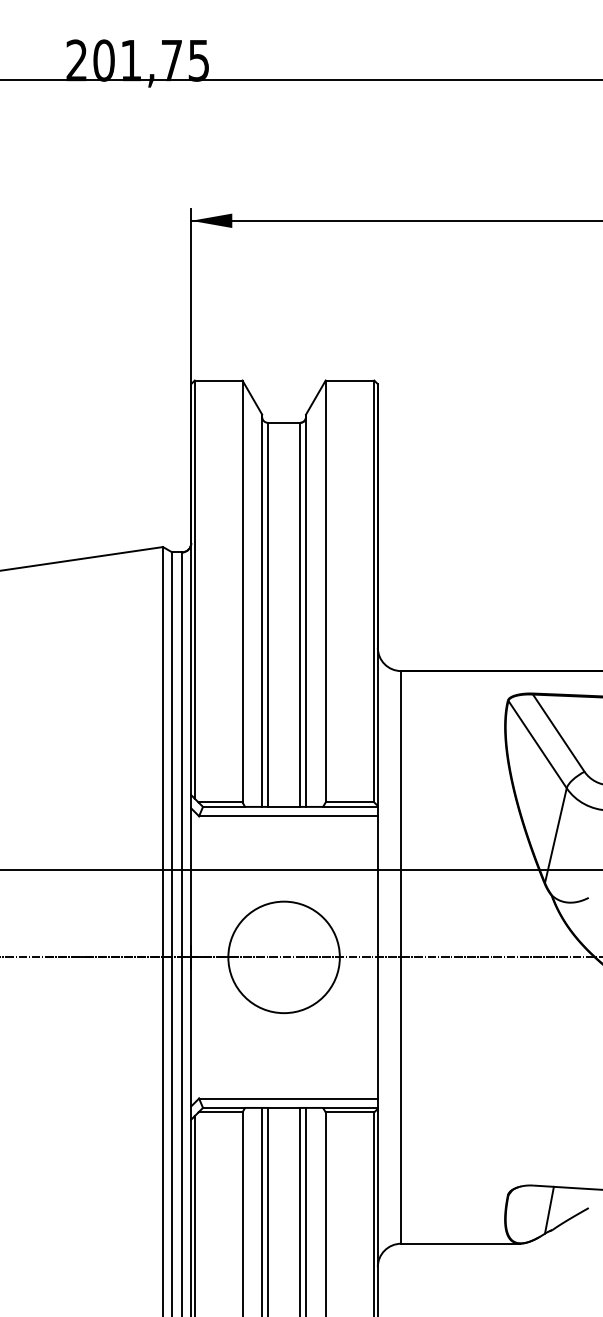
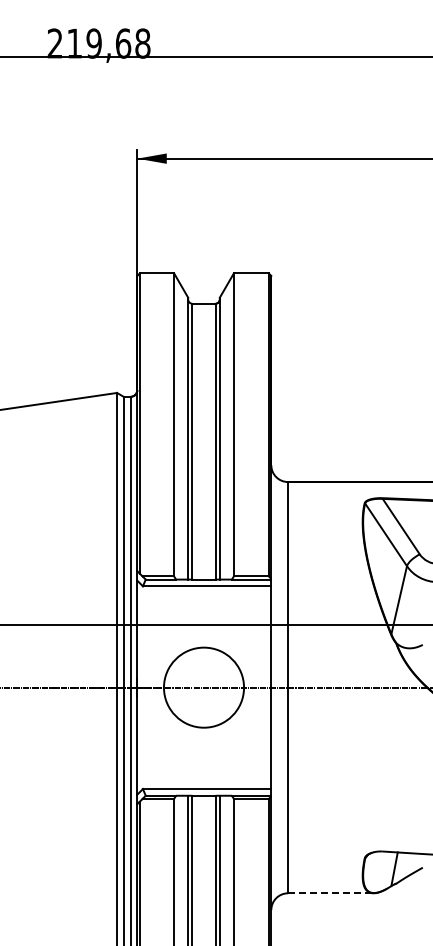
text: (151, 60) -> (108, 43), 201,75 -> 219,68
line: (460, 1244) -> (330, 893), solid -> dashed

